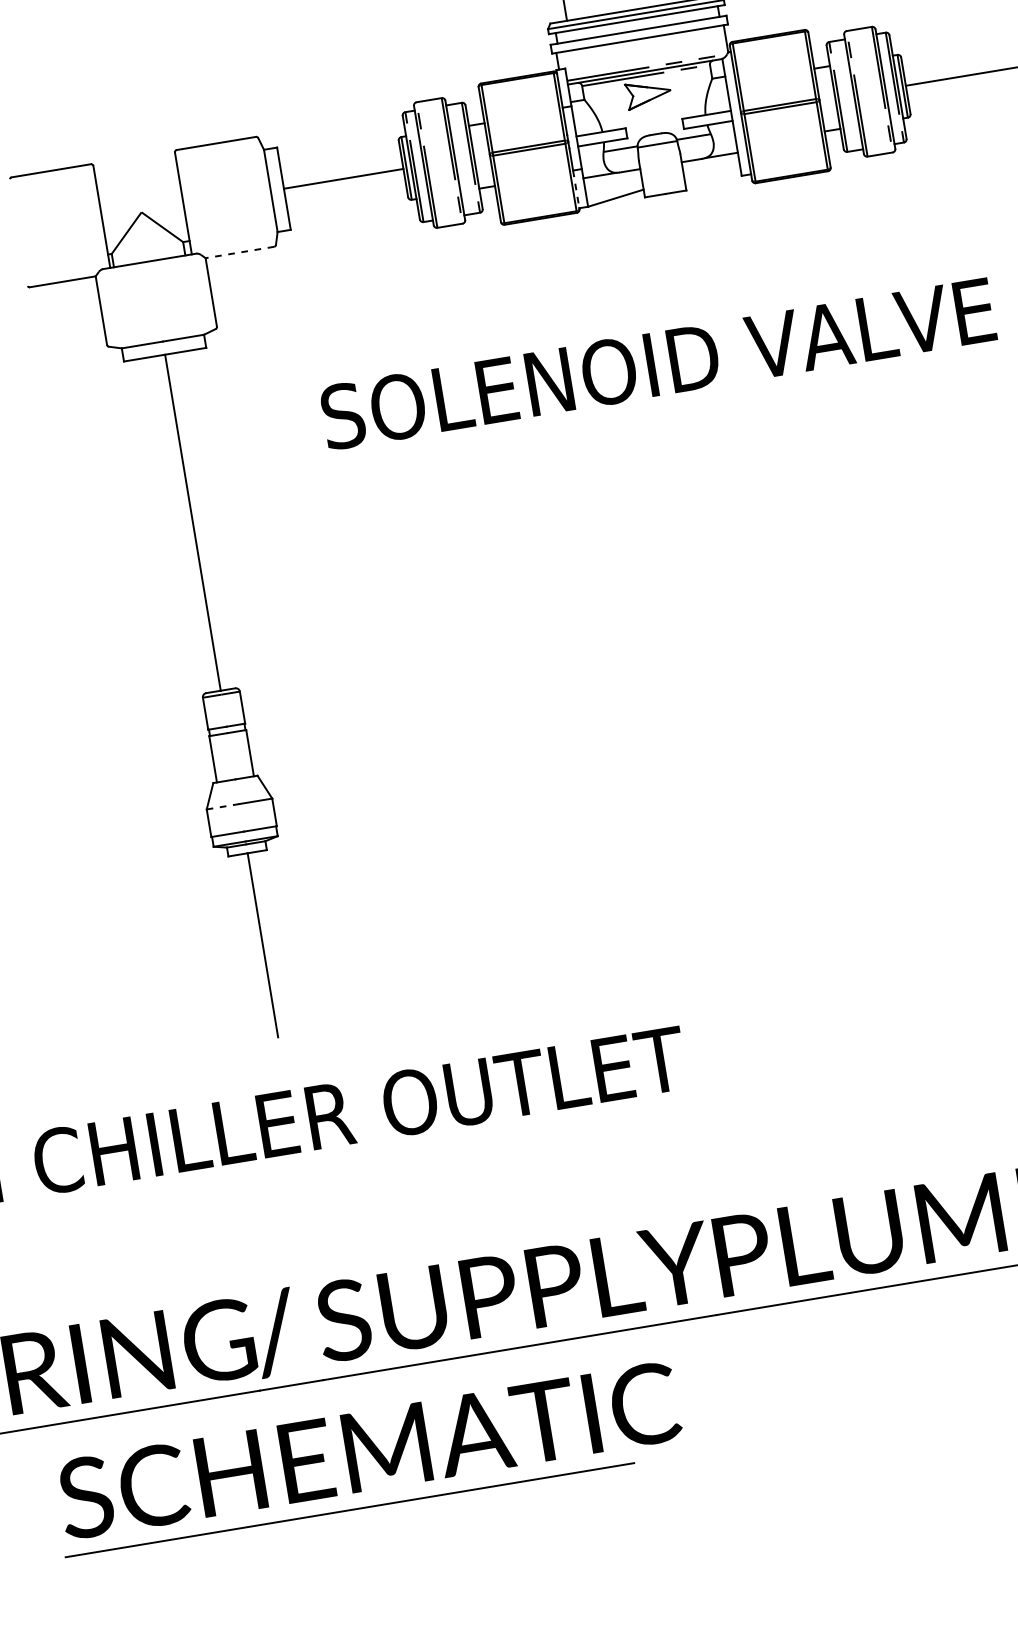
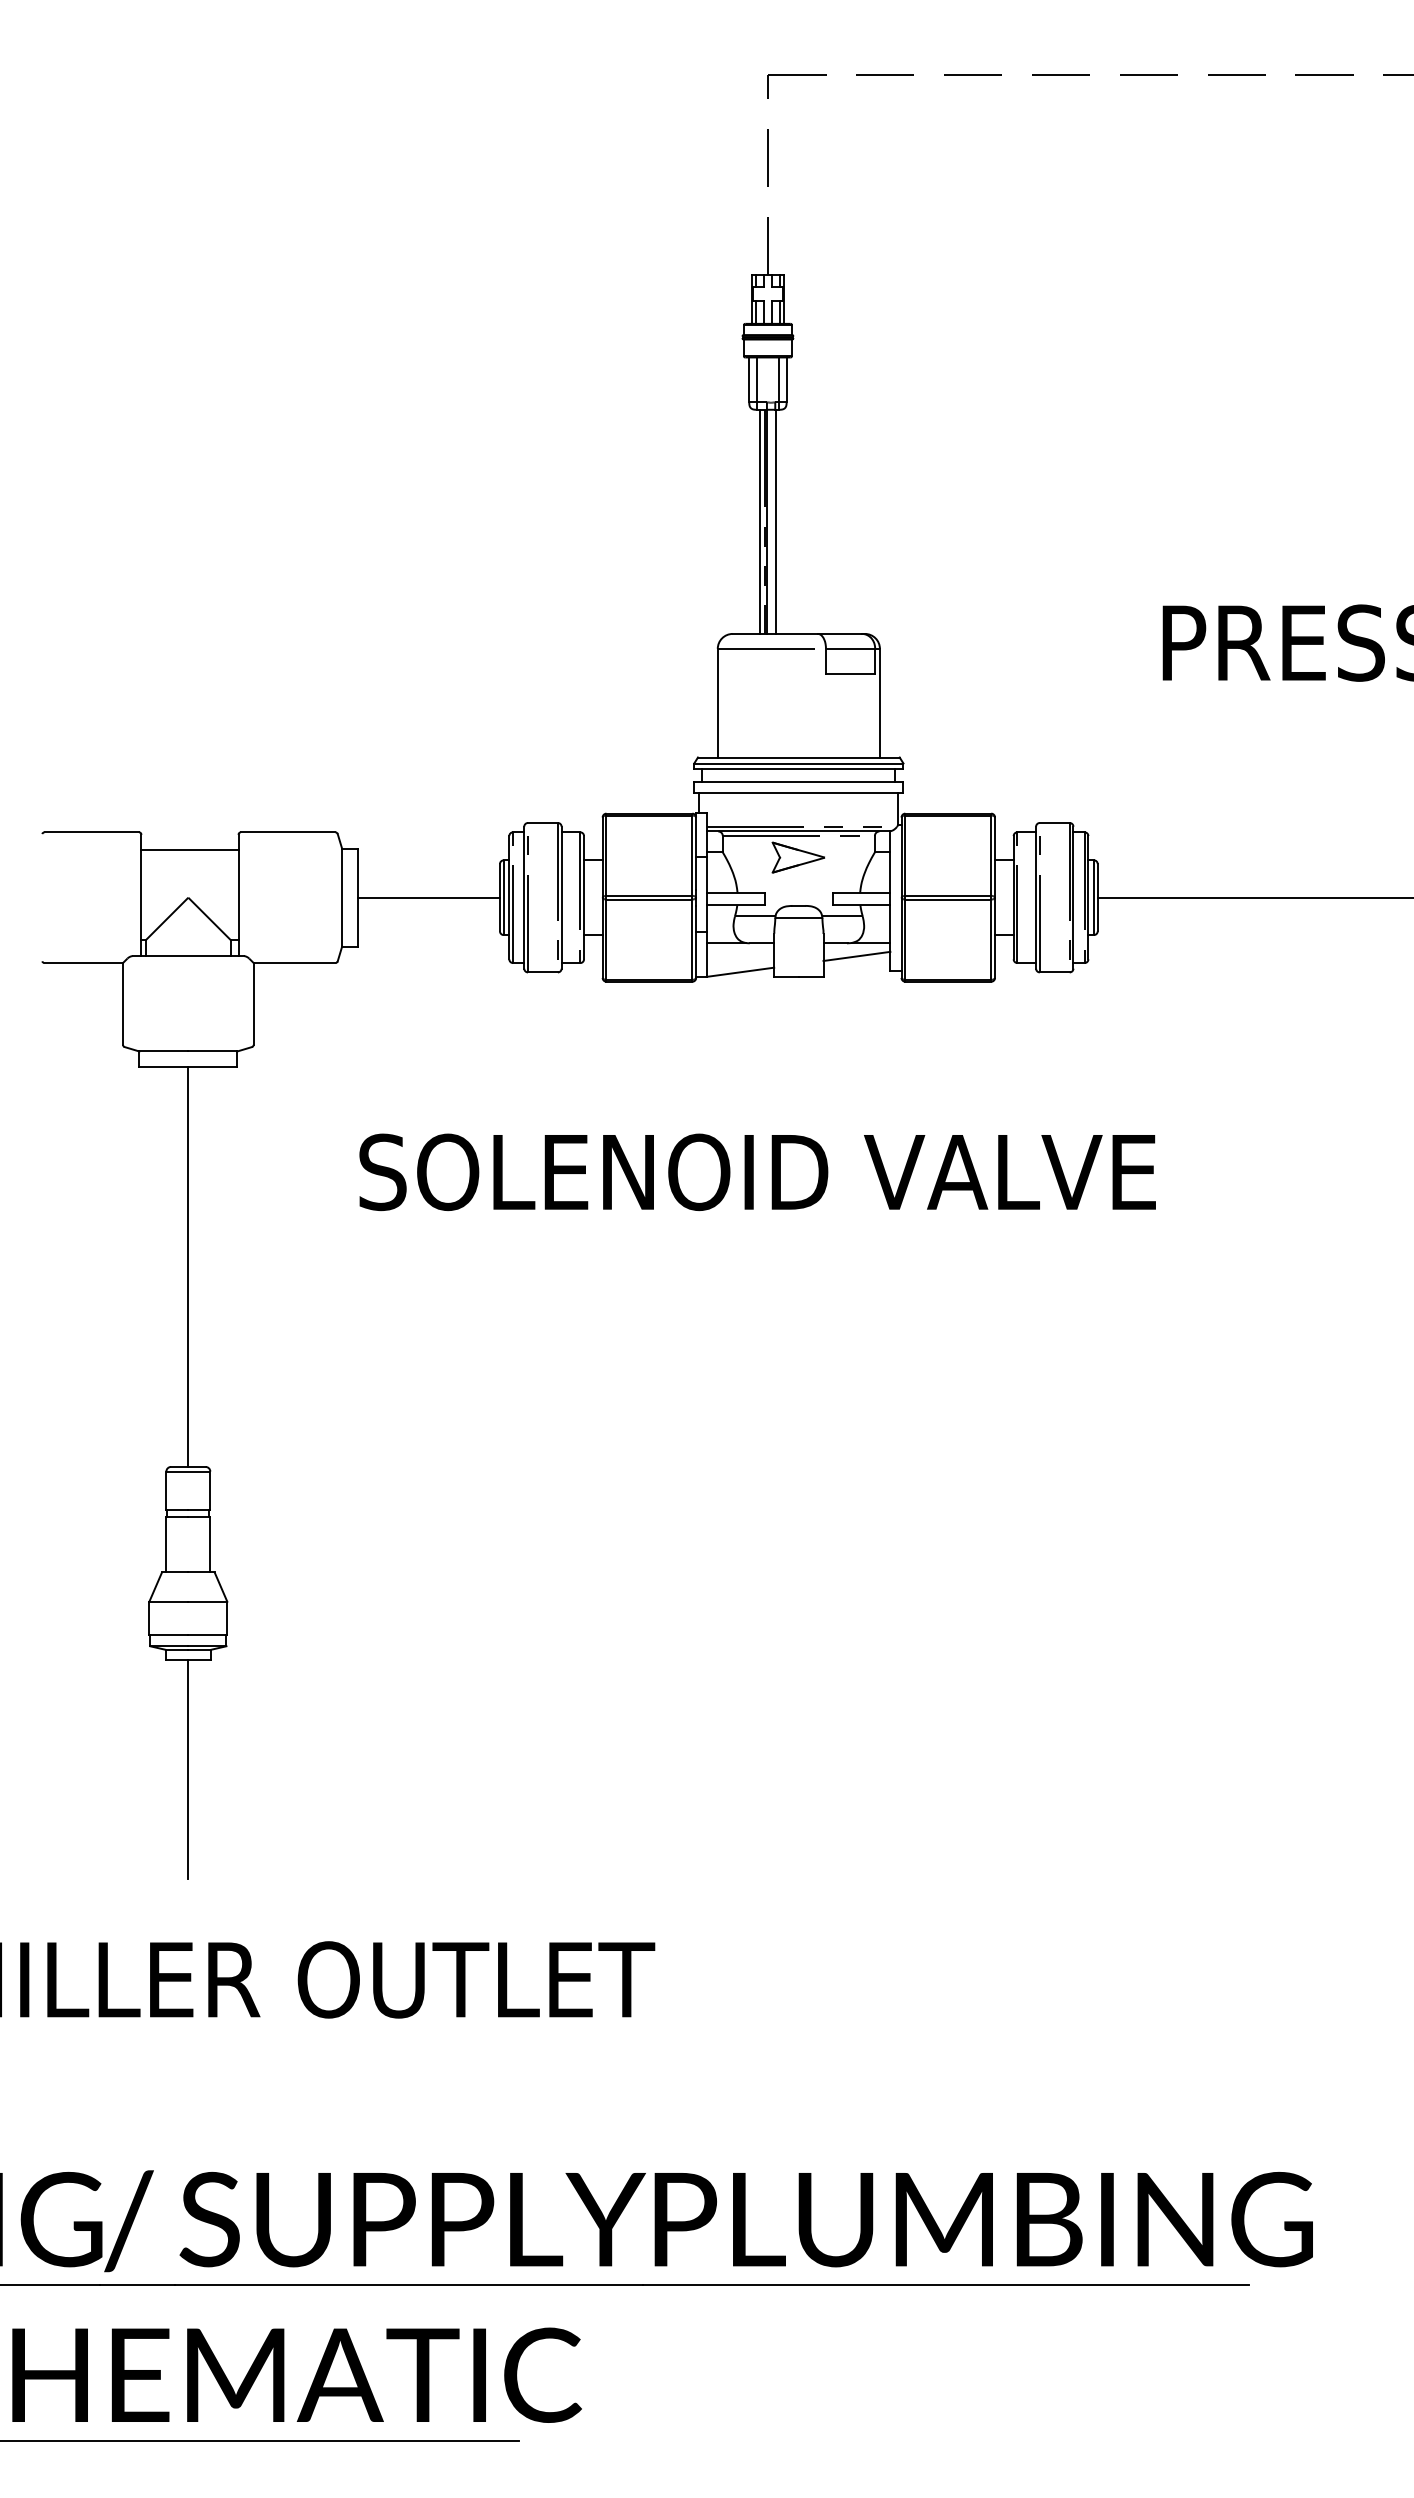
line: (711, 167) -> (856, 955), added
line: (135, 171) -> (189, 849), added
line: (576, 189) -> (696, 954), dashed -> solid
line: (239, 252) -> (294, 963), dashed -> solid
line: (222, 806) -> (168, 1601), dashed -> solid

